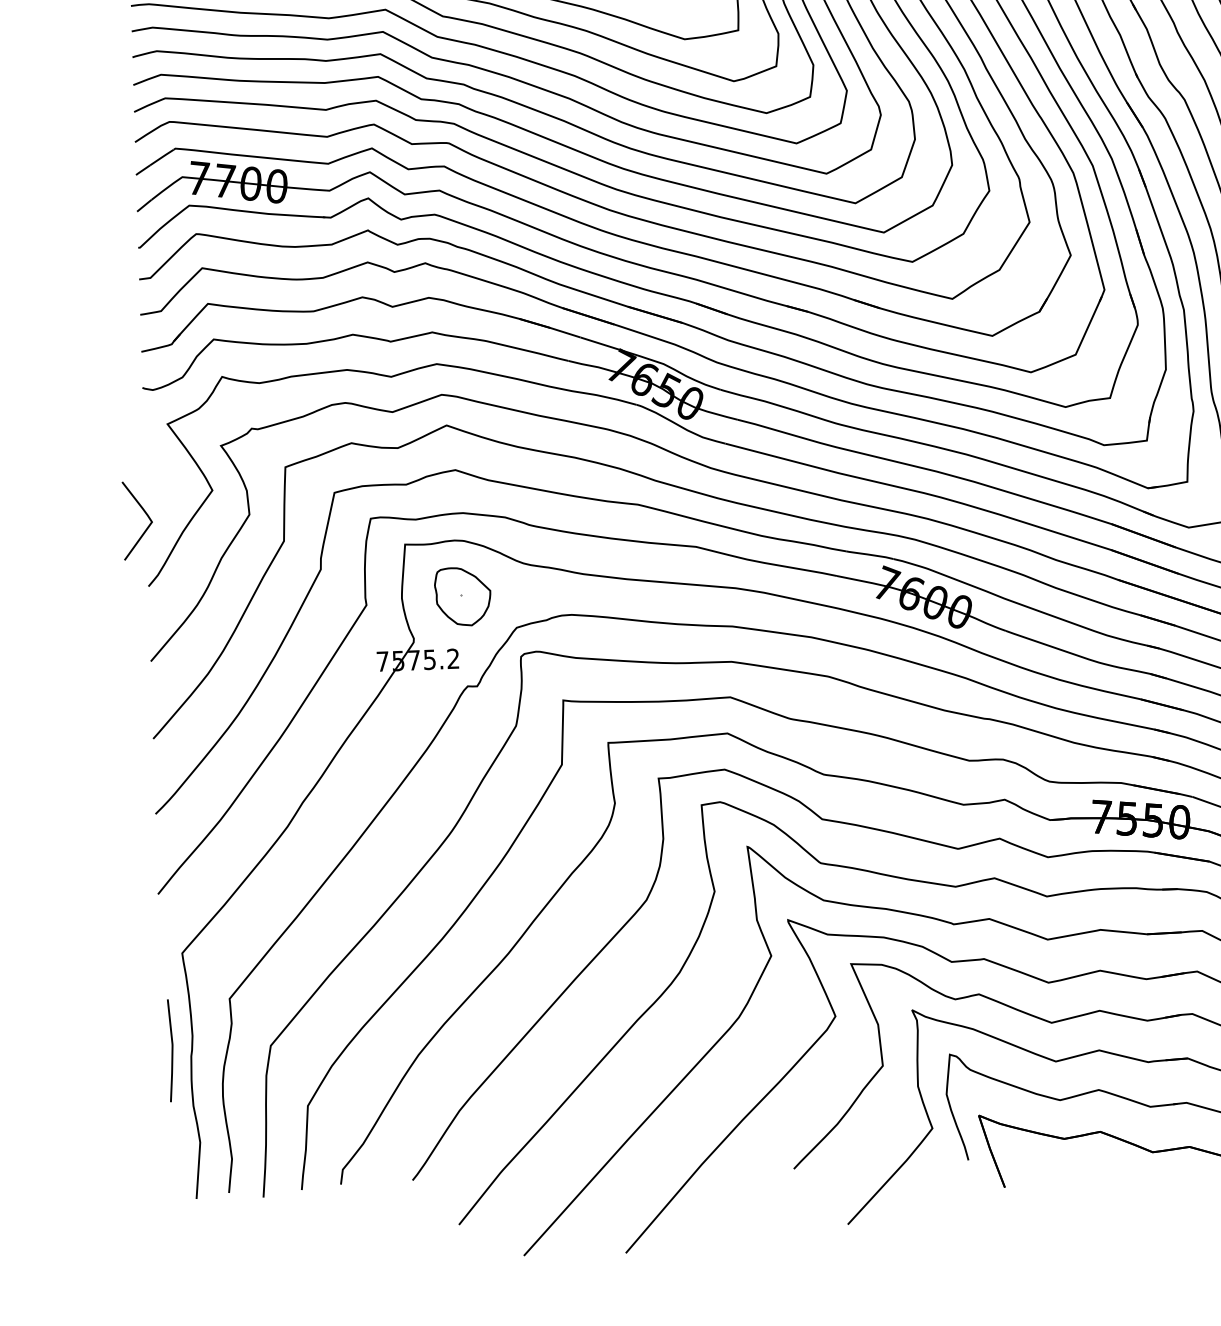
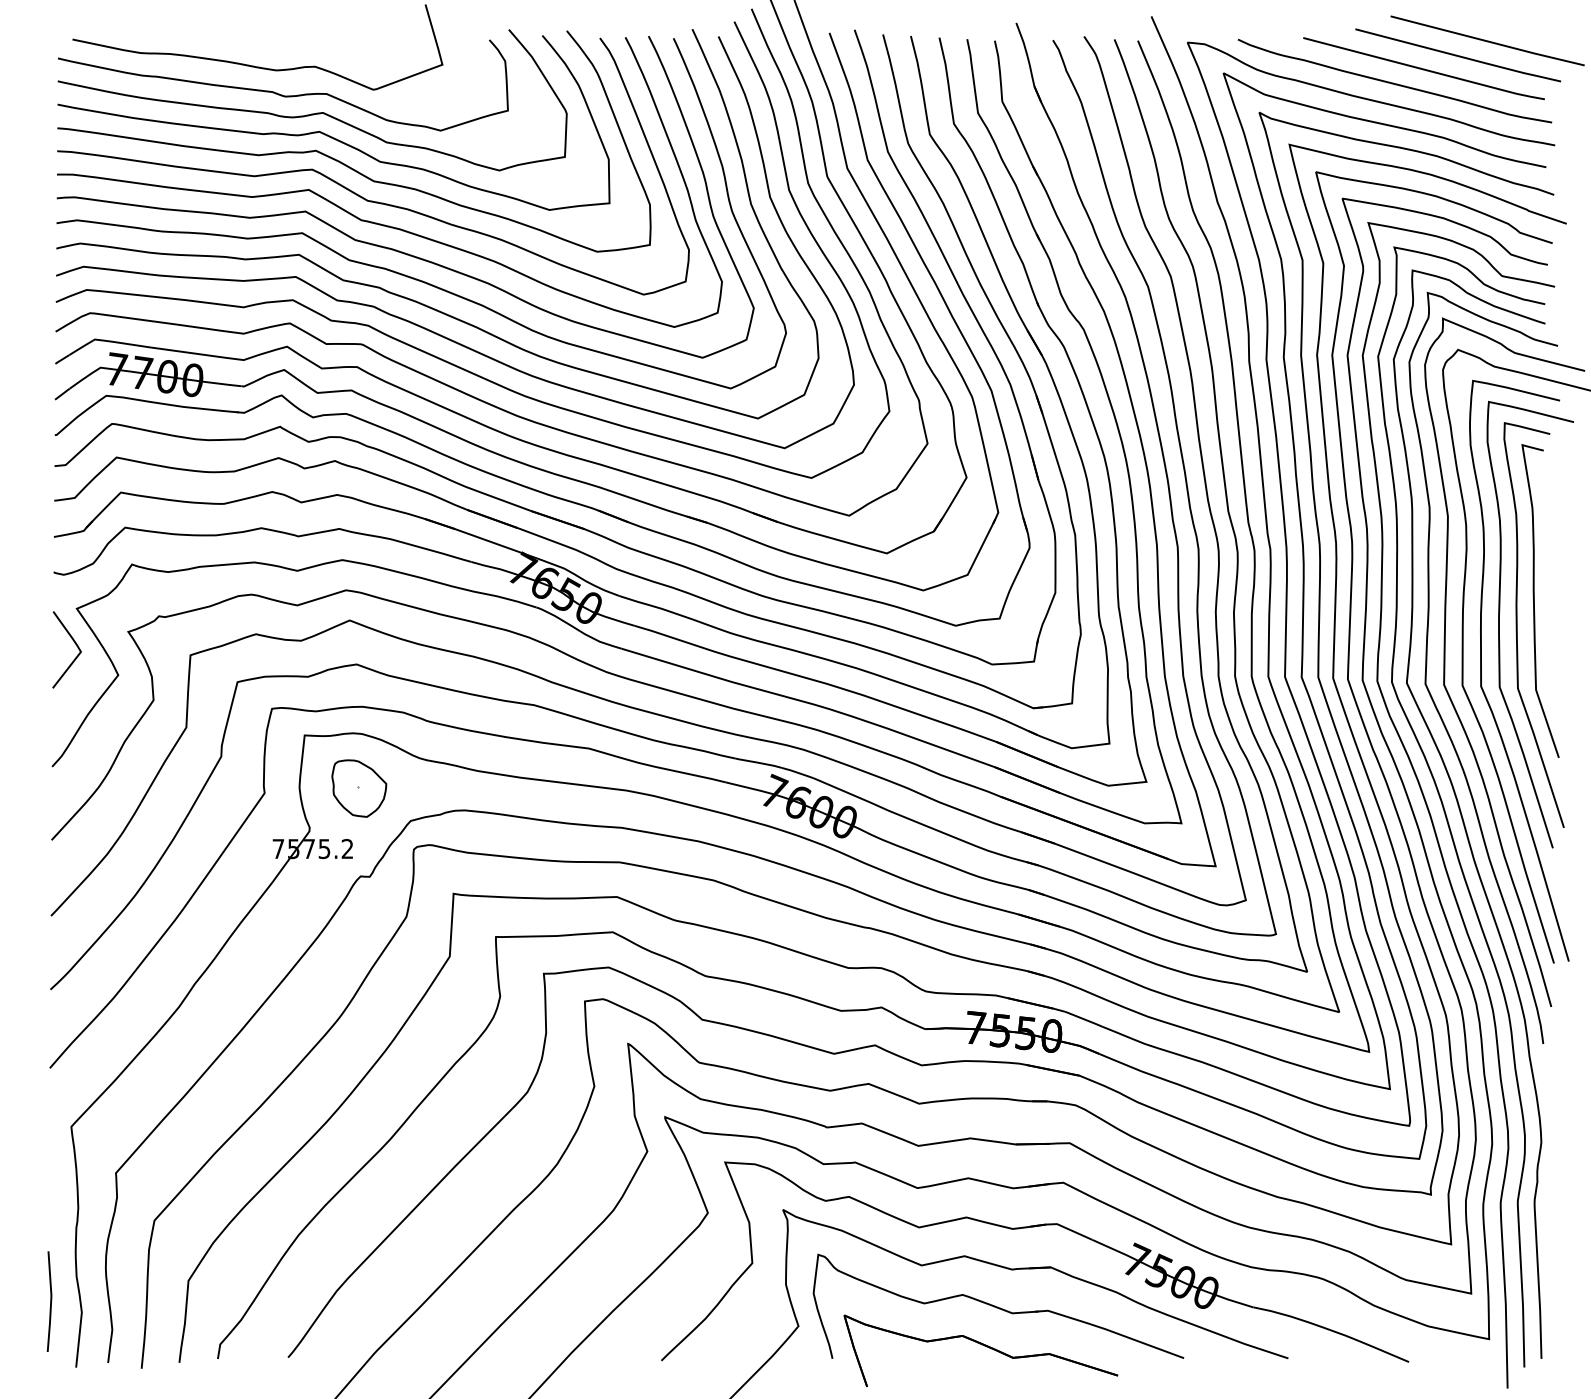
curve: (145, 513) -> (74, 643), moved
curve: (171, 1050) -> (50, 1301), moved

